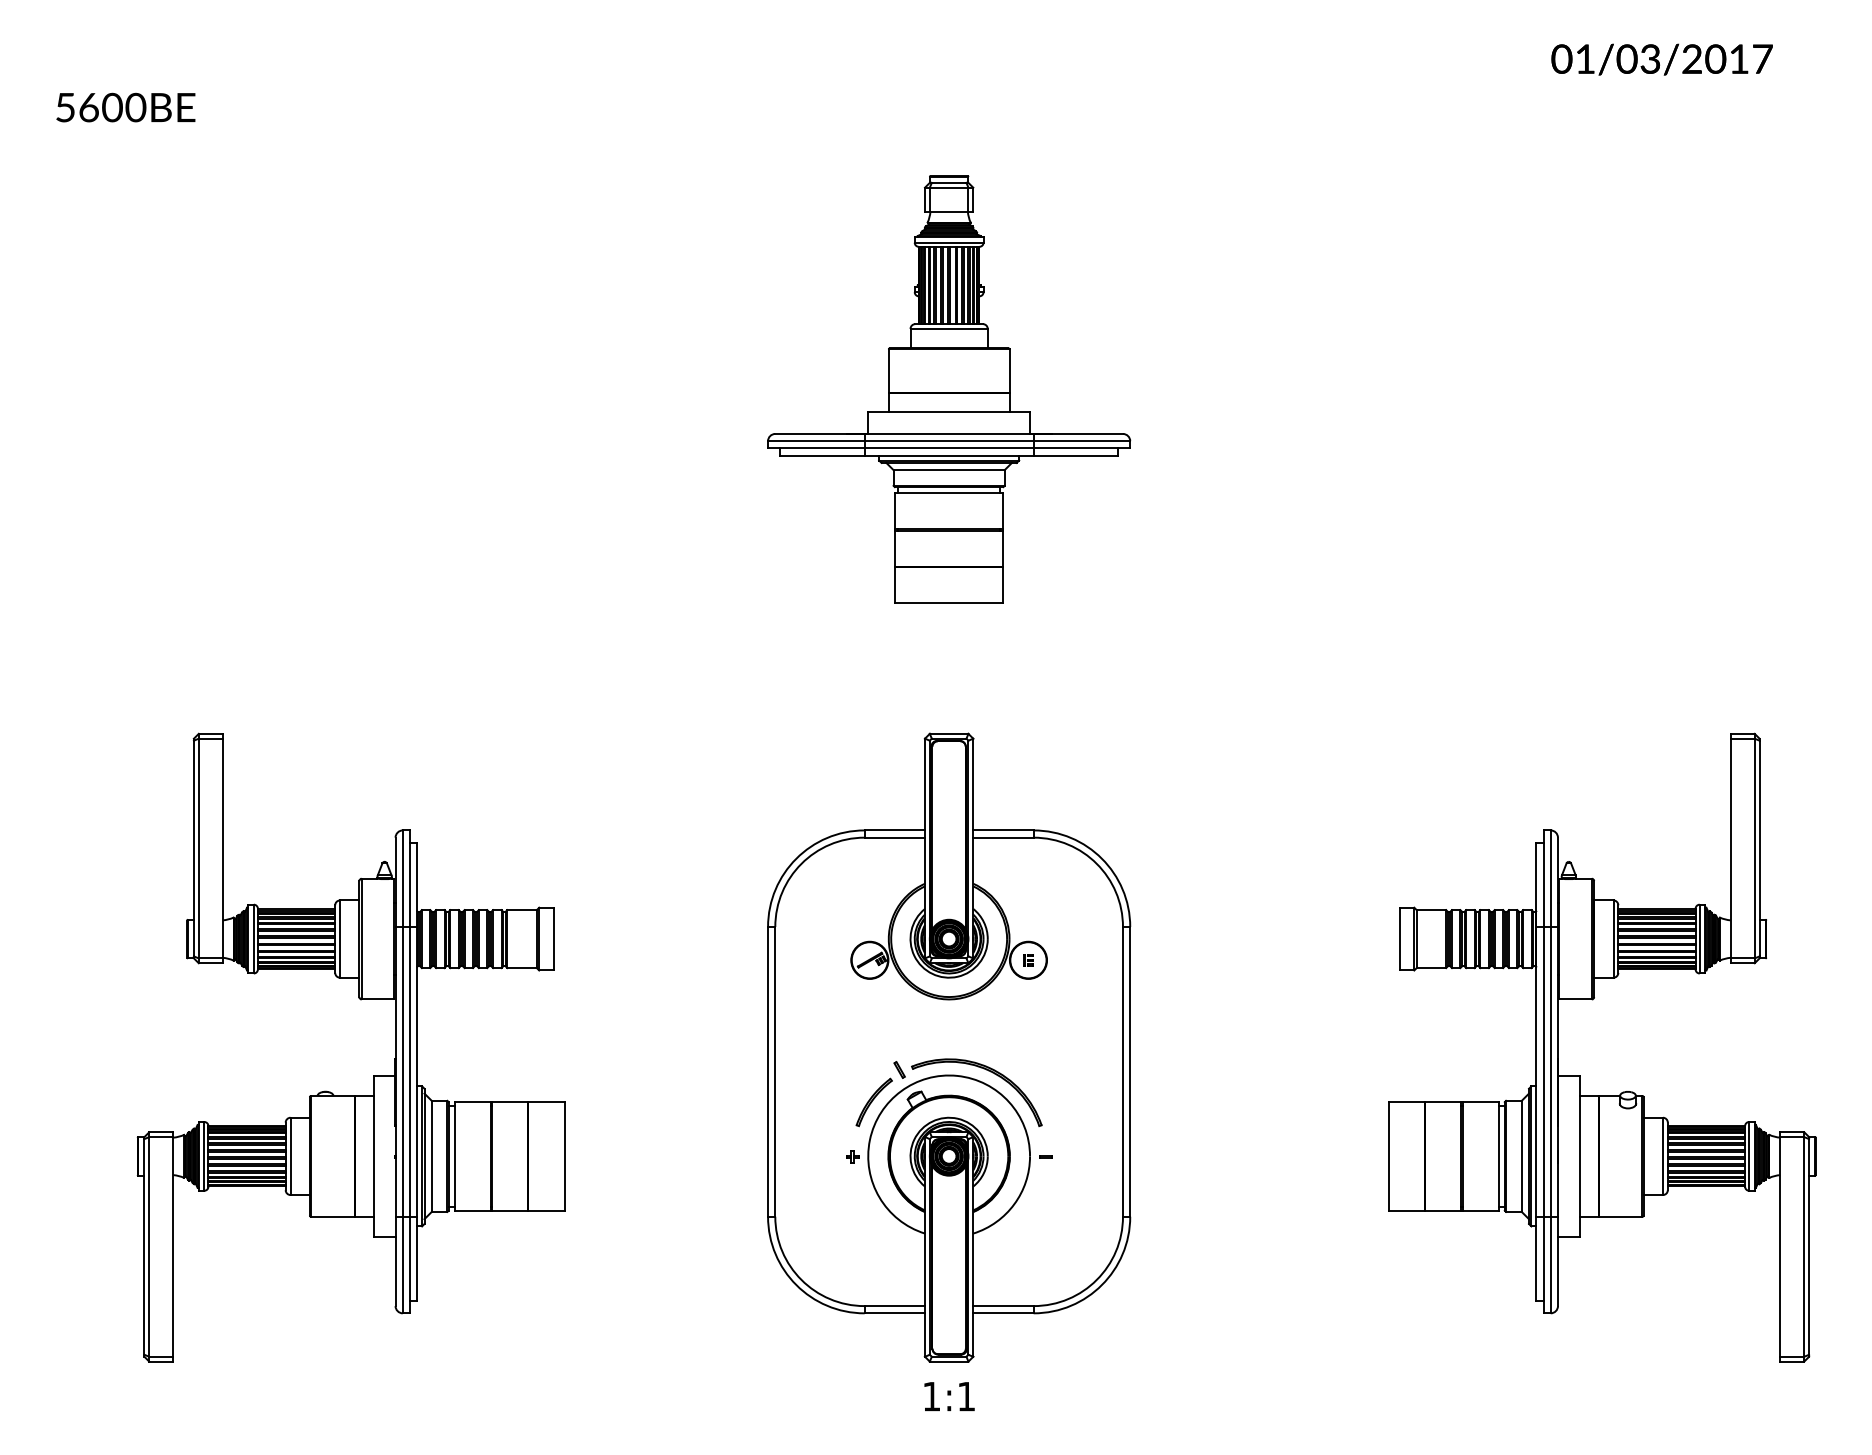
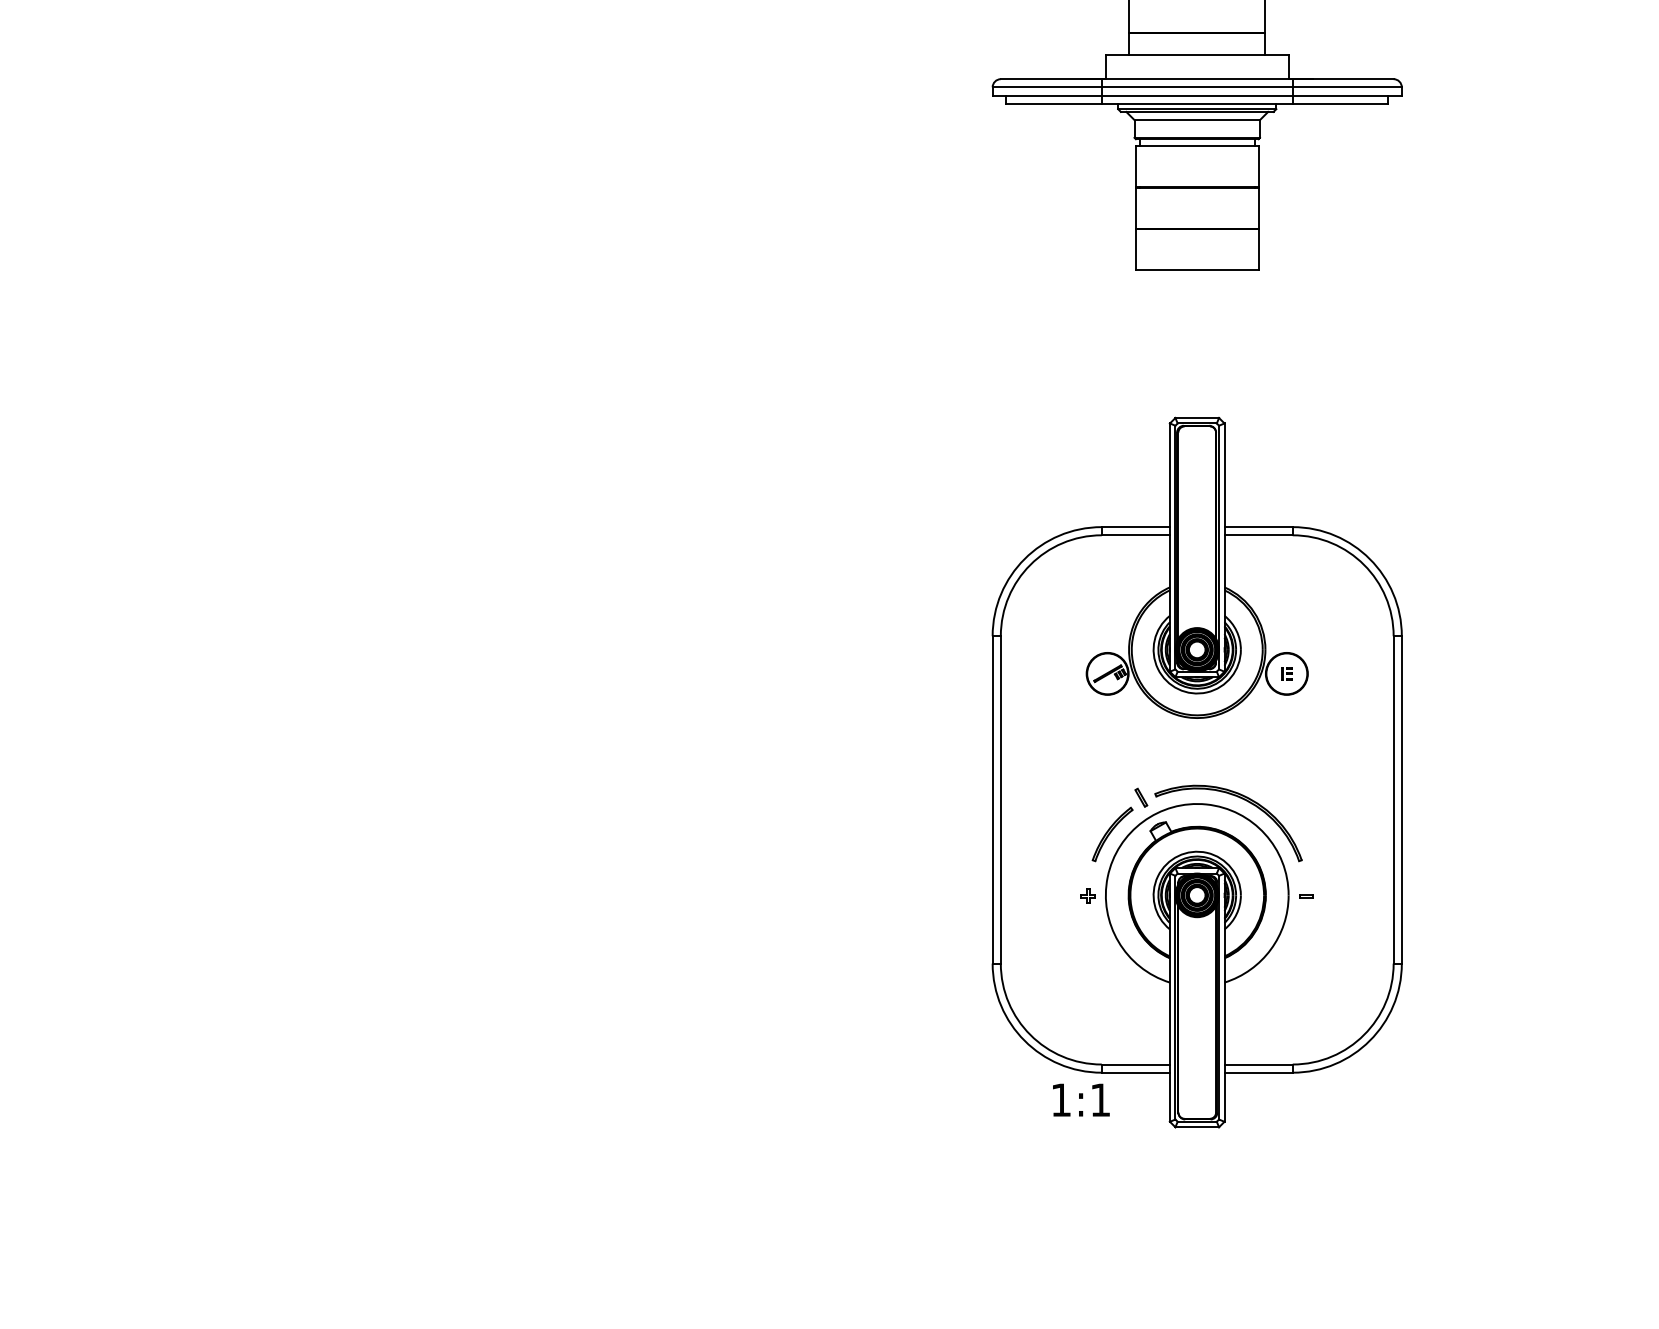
part: (373, 1075) -> (546, 803), removed
text: (949, 1396) -> (1081, 1100), moved

